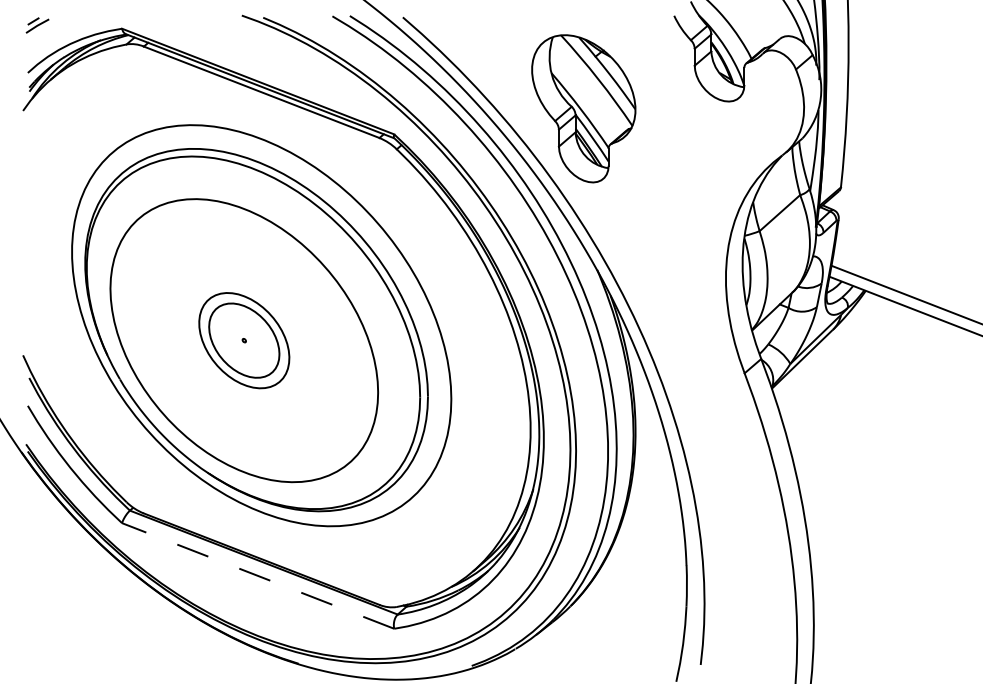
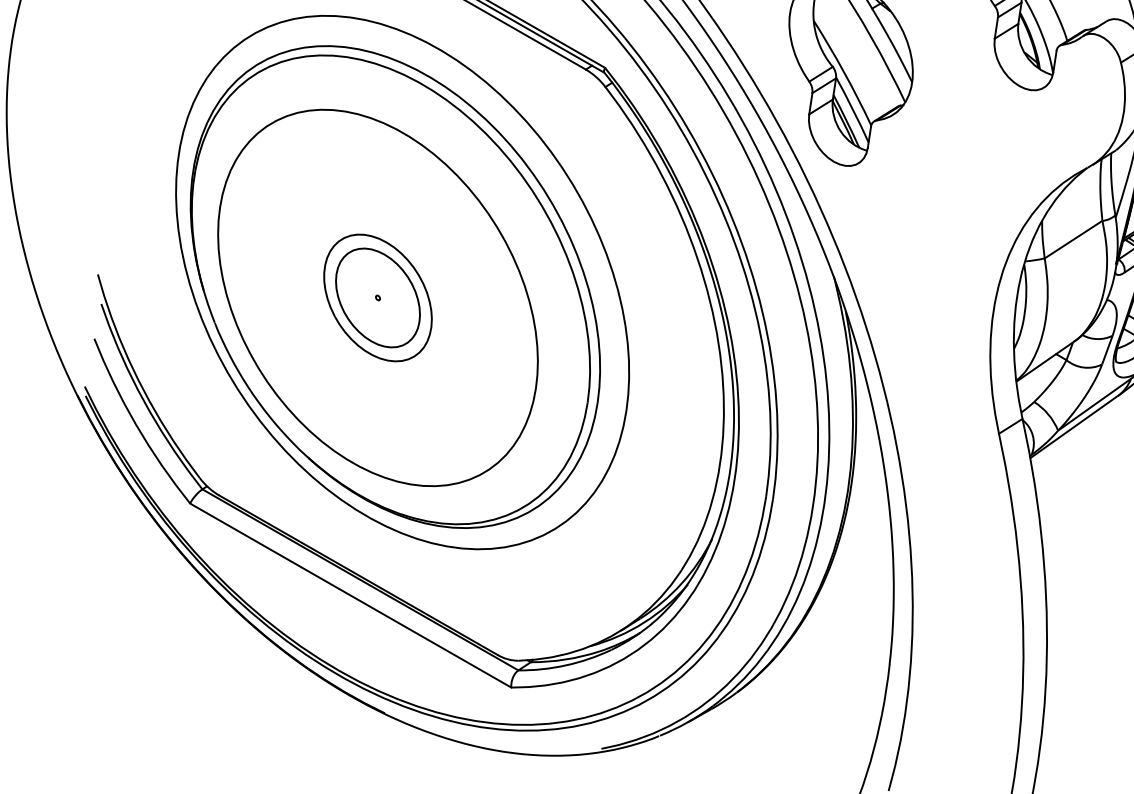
line: (258, 575) -> (351, 595), dashed -> solid

